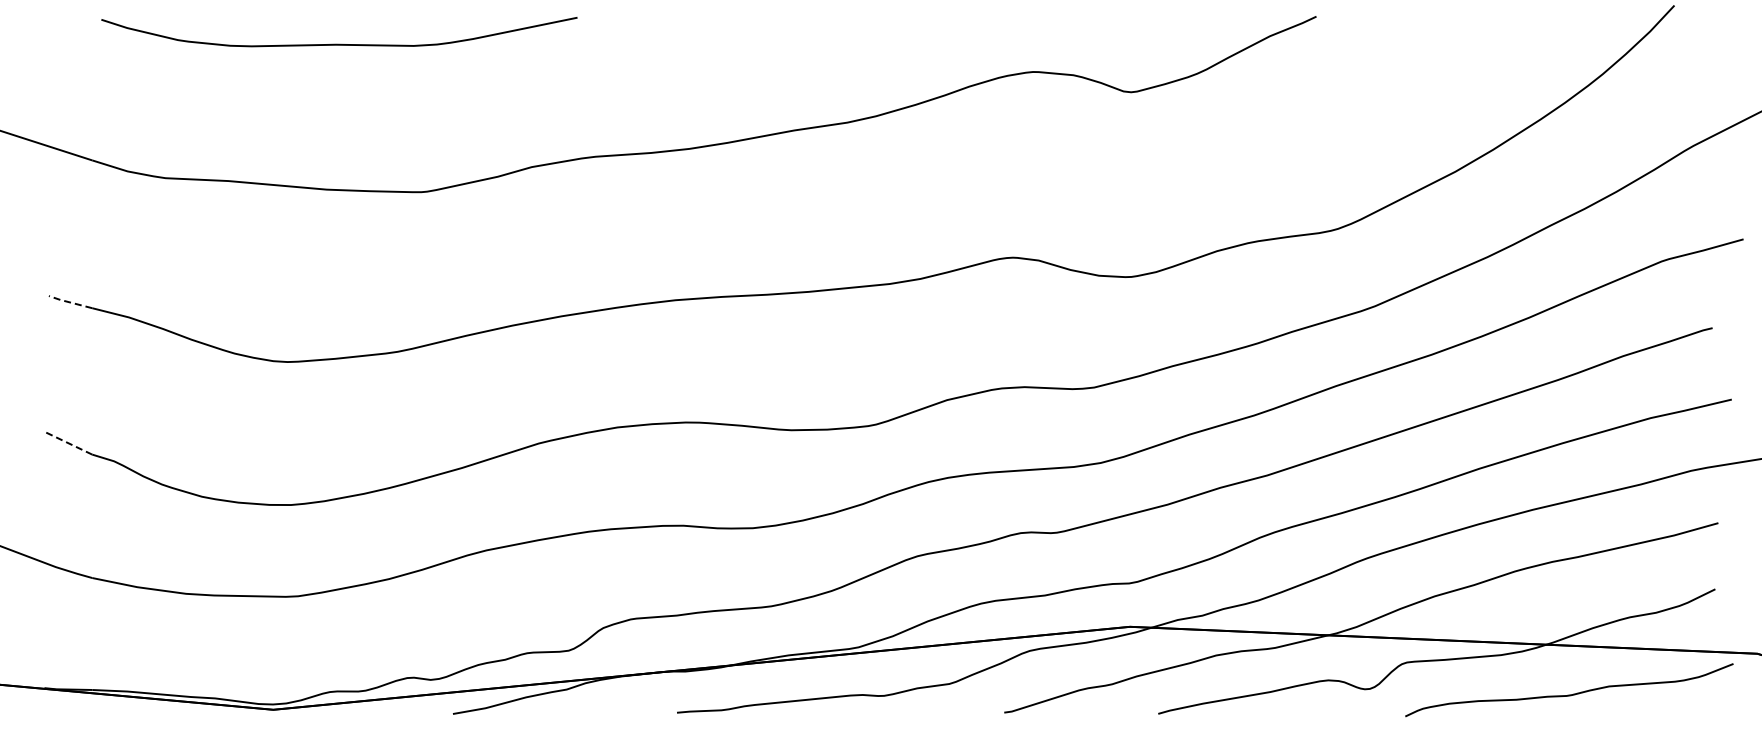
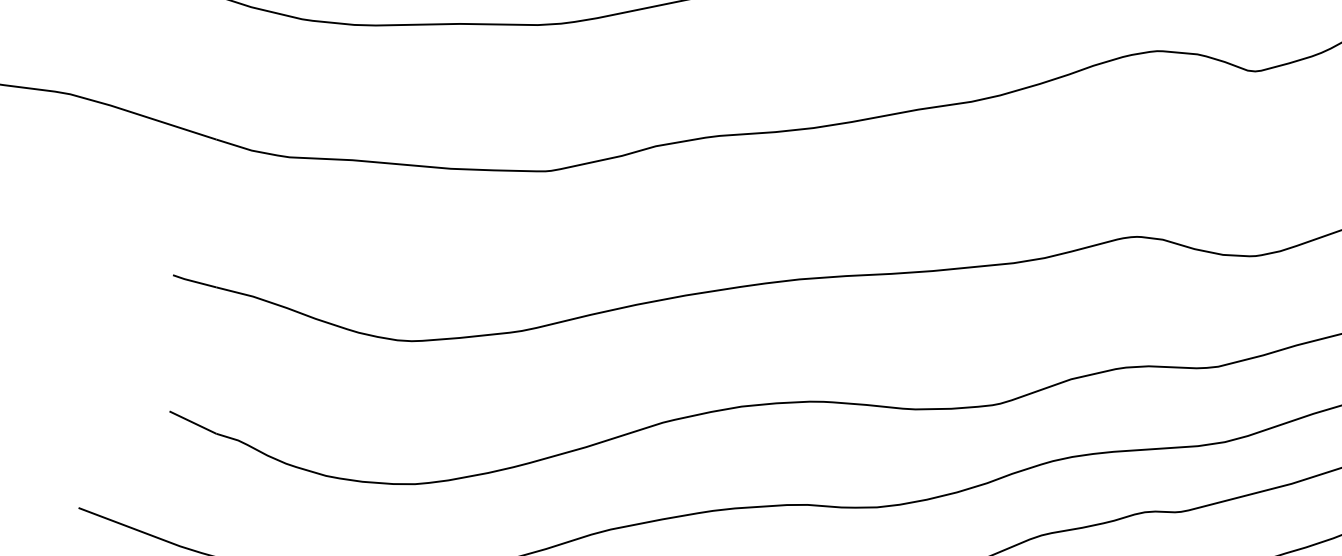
line: (69, 302) -> (193, 281), dashed -> solid
line: (68, 443) -> (192, 422), dashed -> solid

